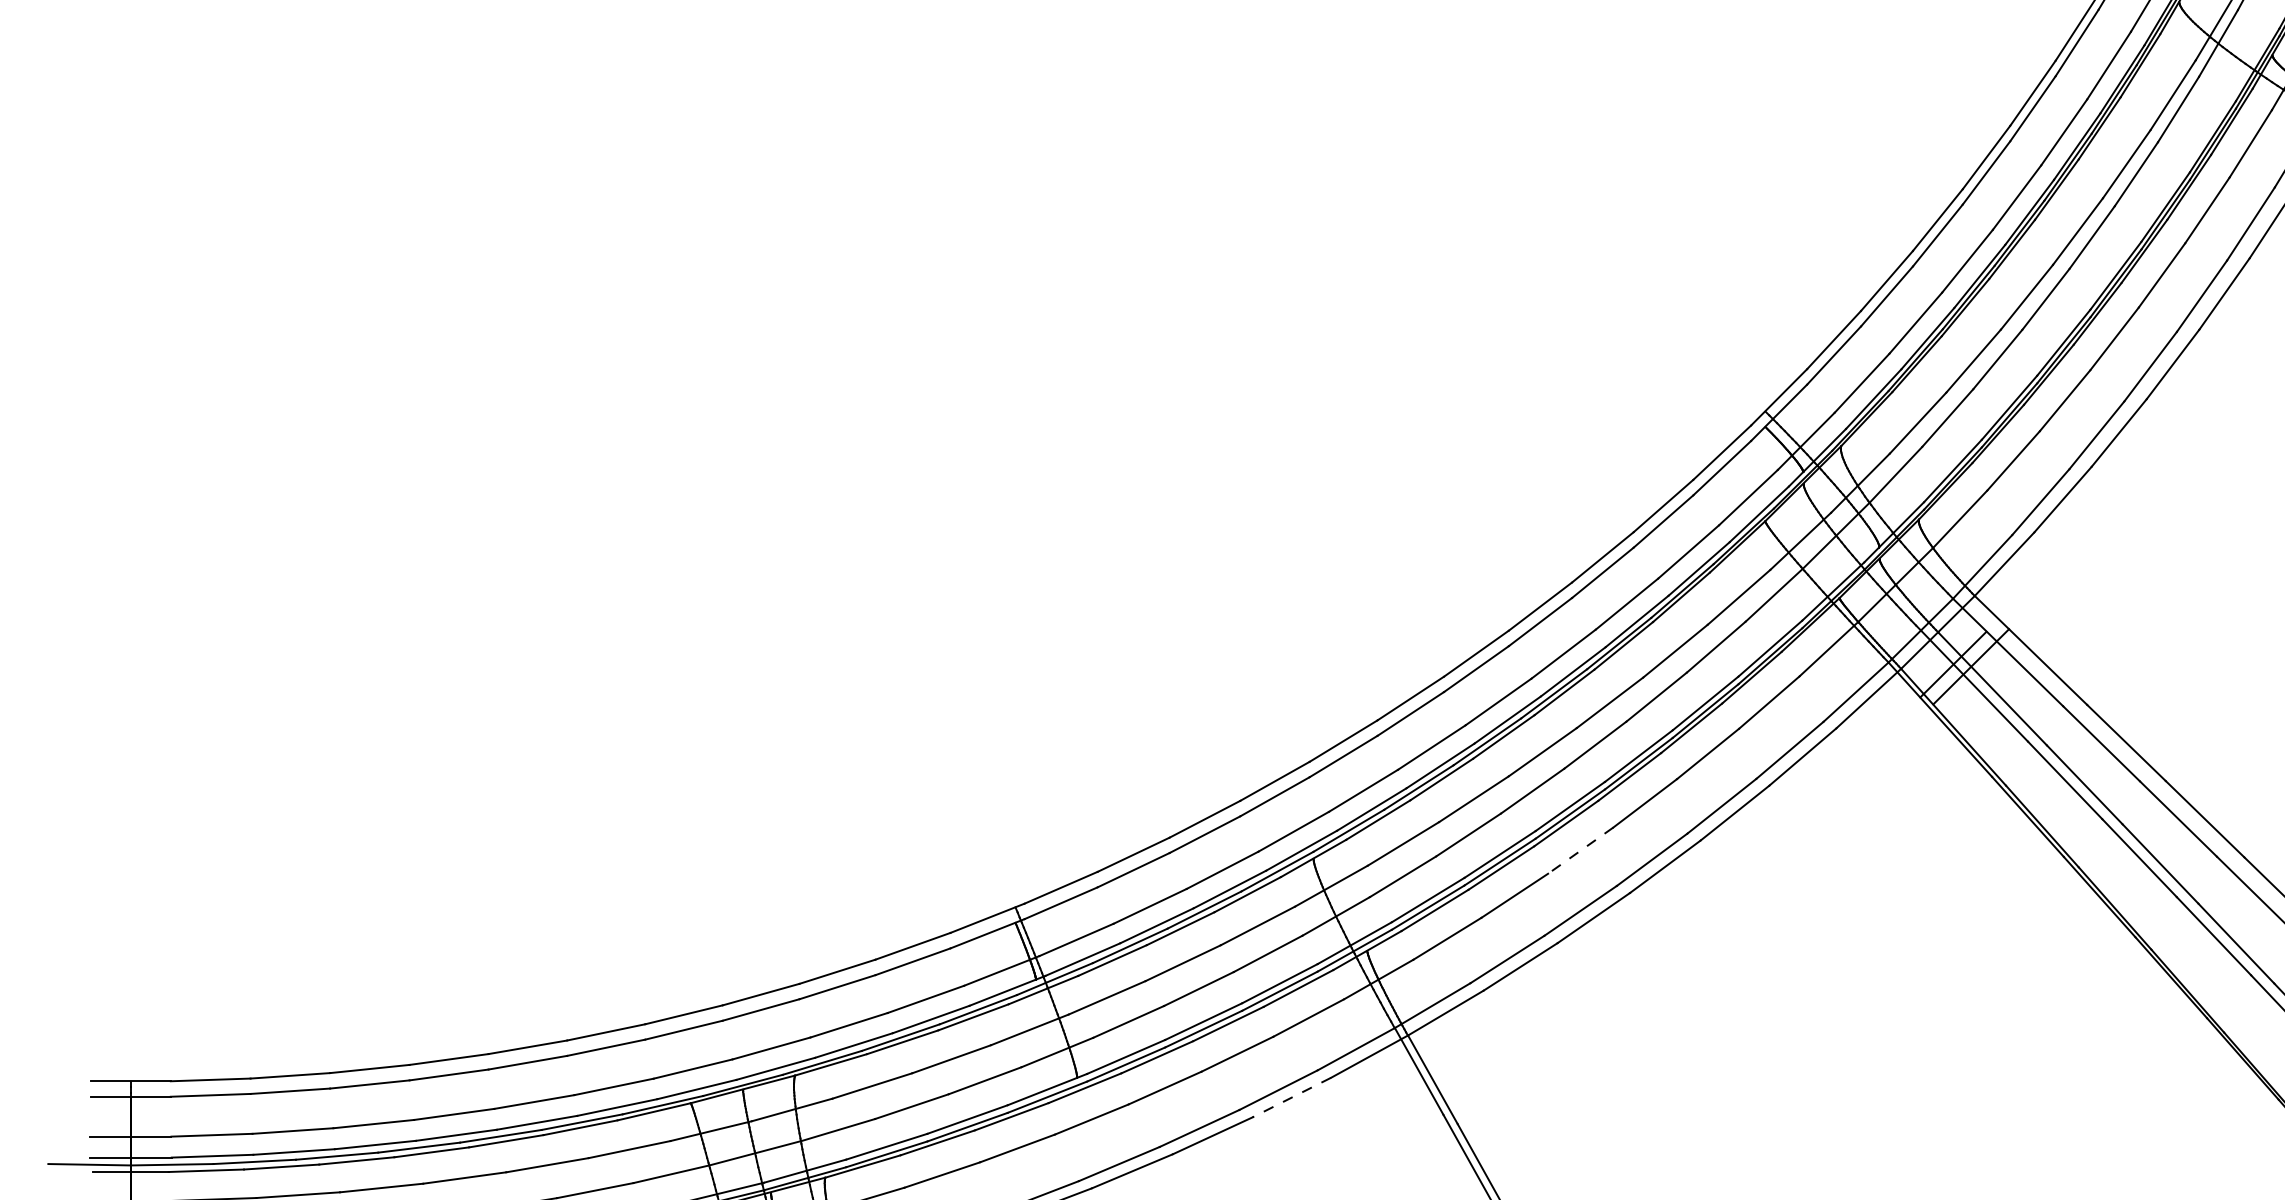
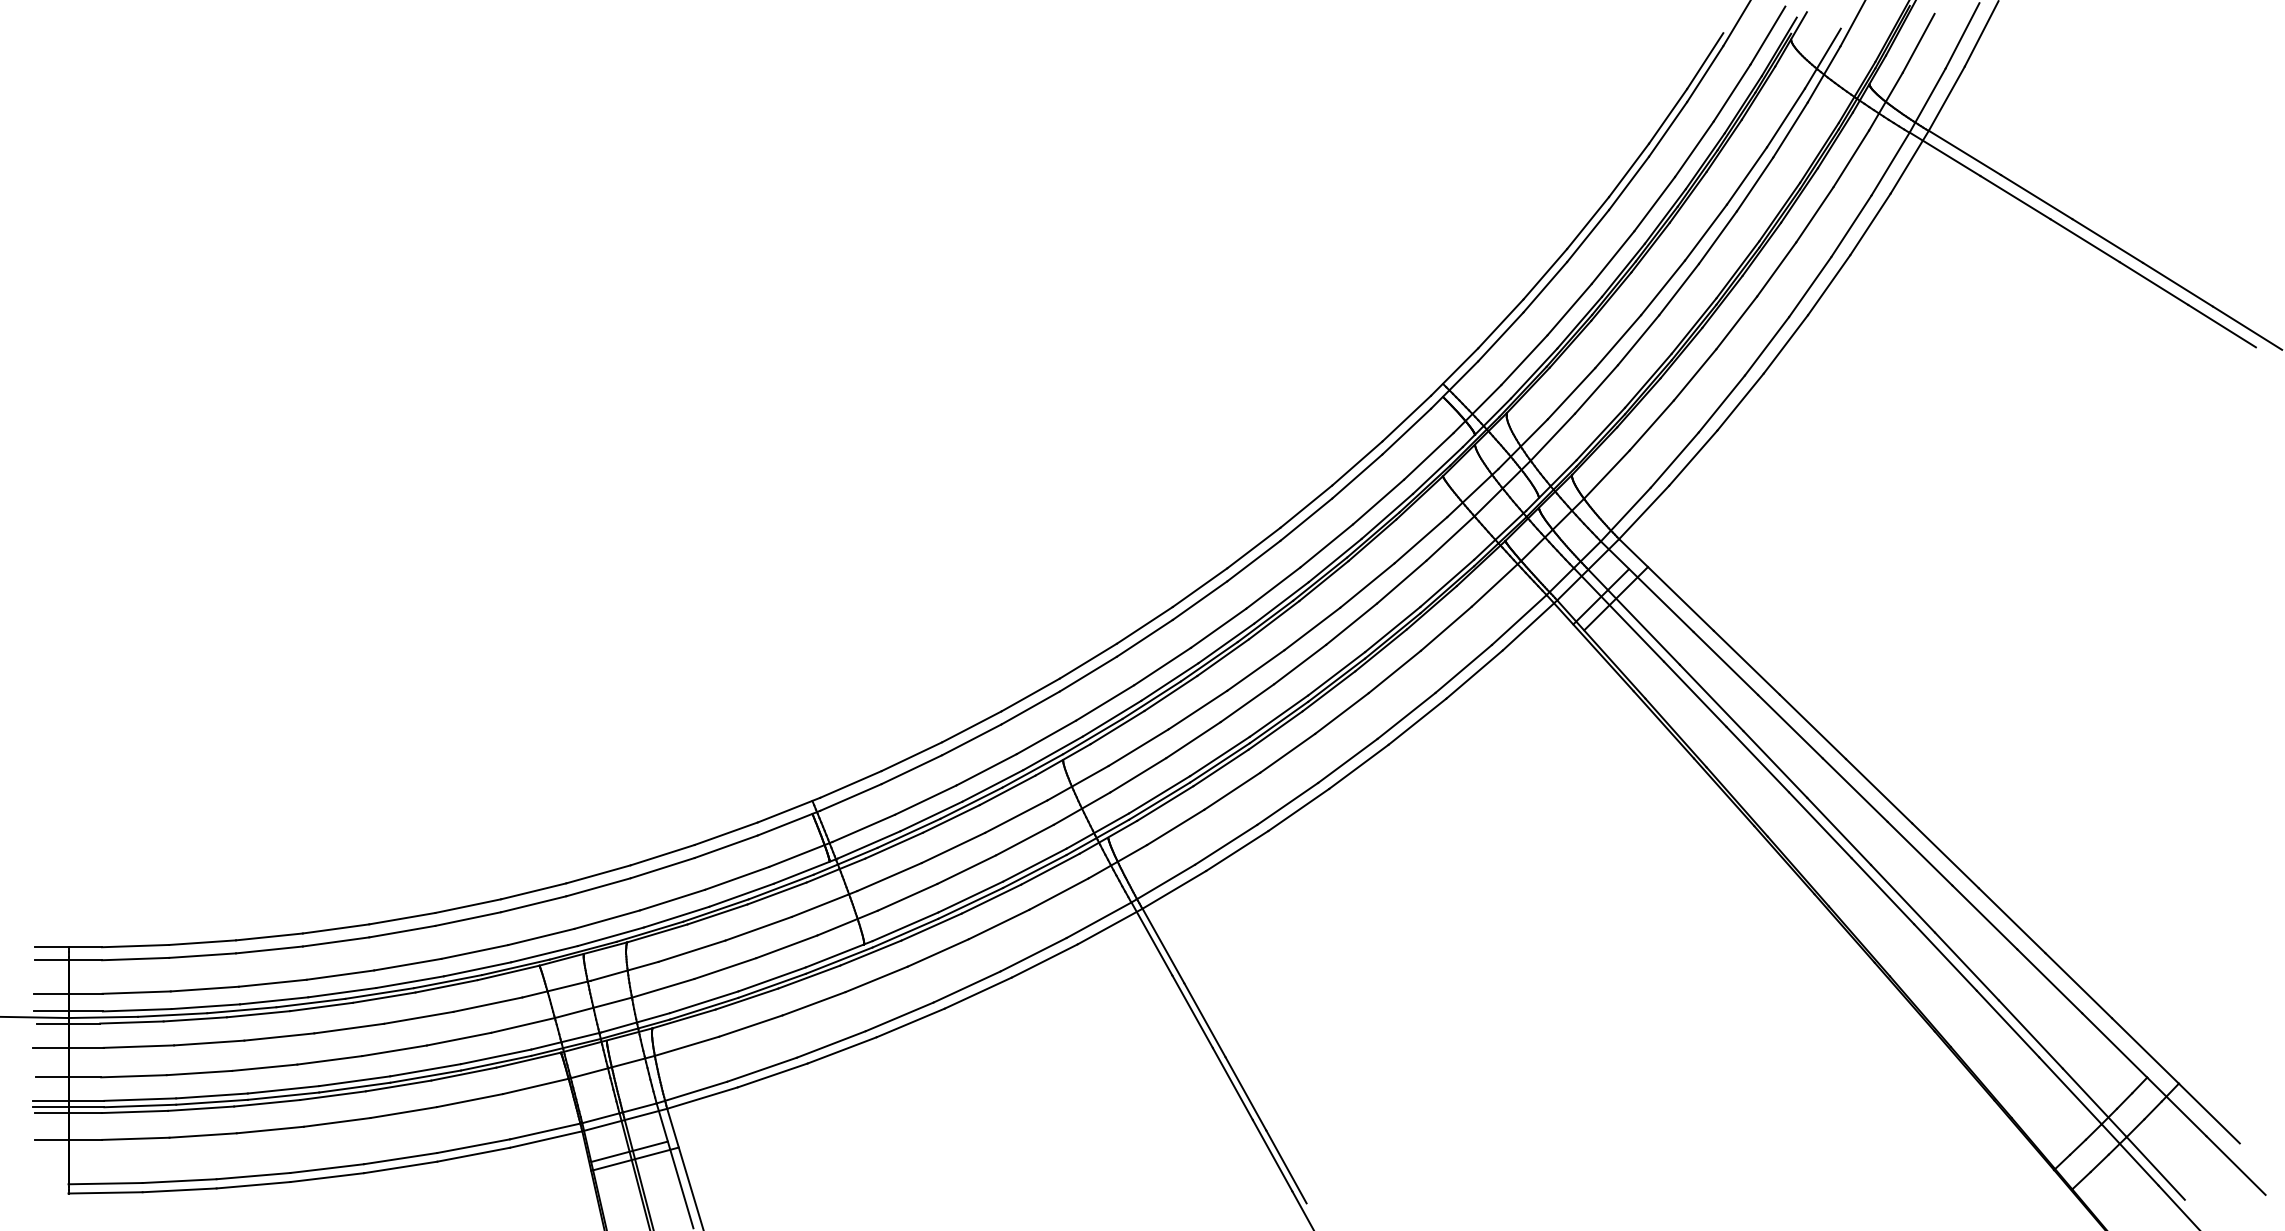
line: (1580, 850) -> (1287, 753), dashed -> solid
line: (1291, 1097) -> (1044, 960), dashed -> solid

